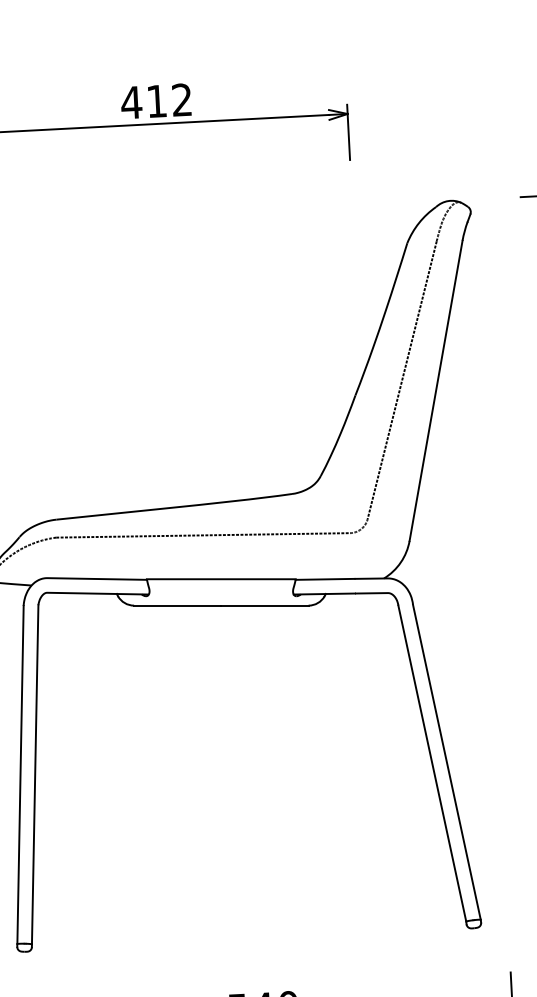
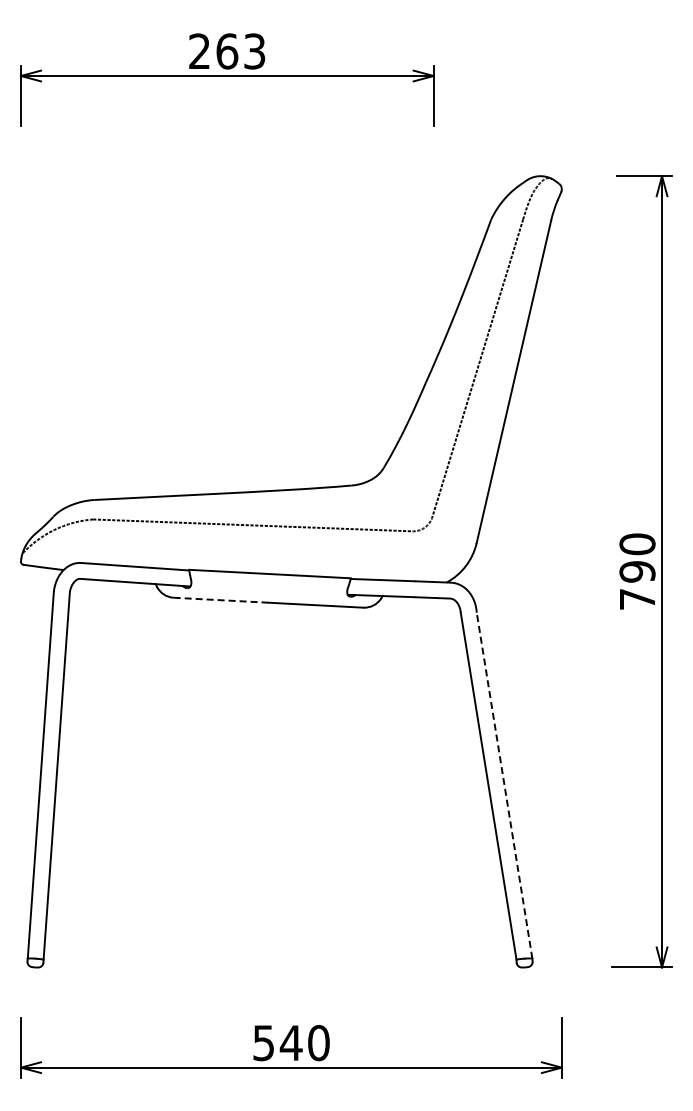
text: (156, 101) -> (226, 51), 412 -> 263
line: (177, 605) -> (220, 600), solid -> dashed
line: (446, 762) -> (504, 785), solid -> dashed

